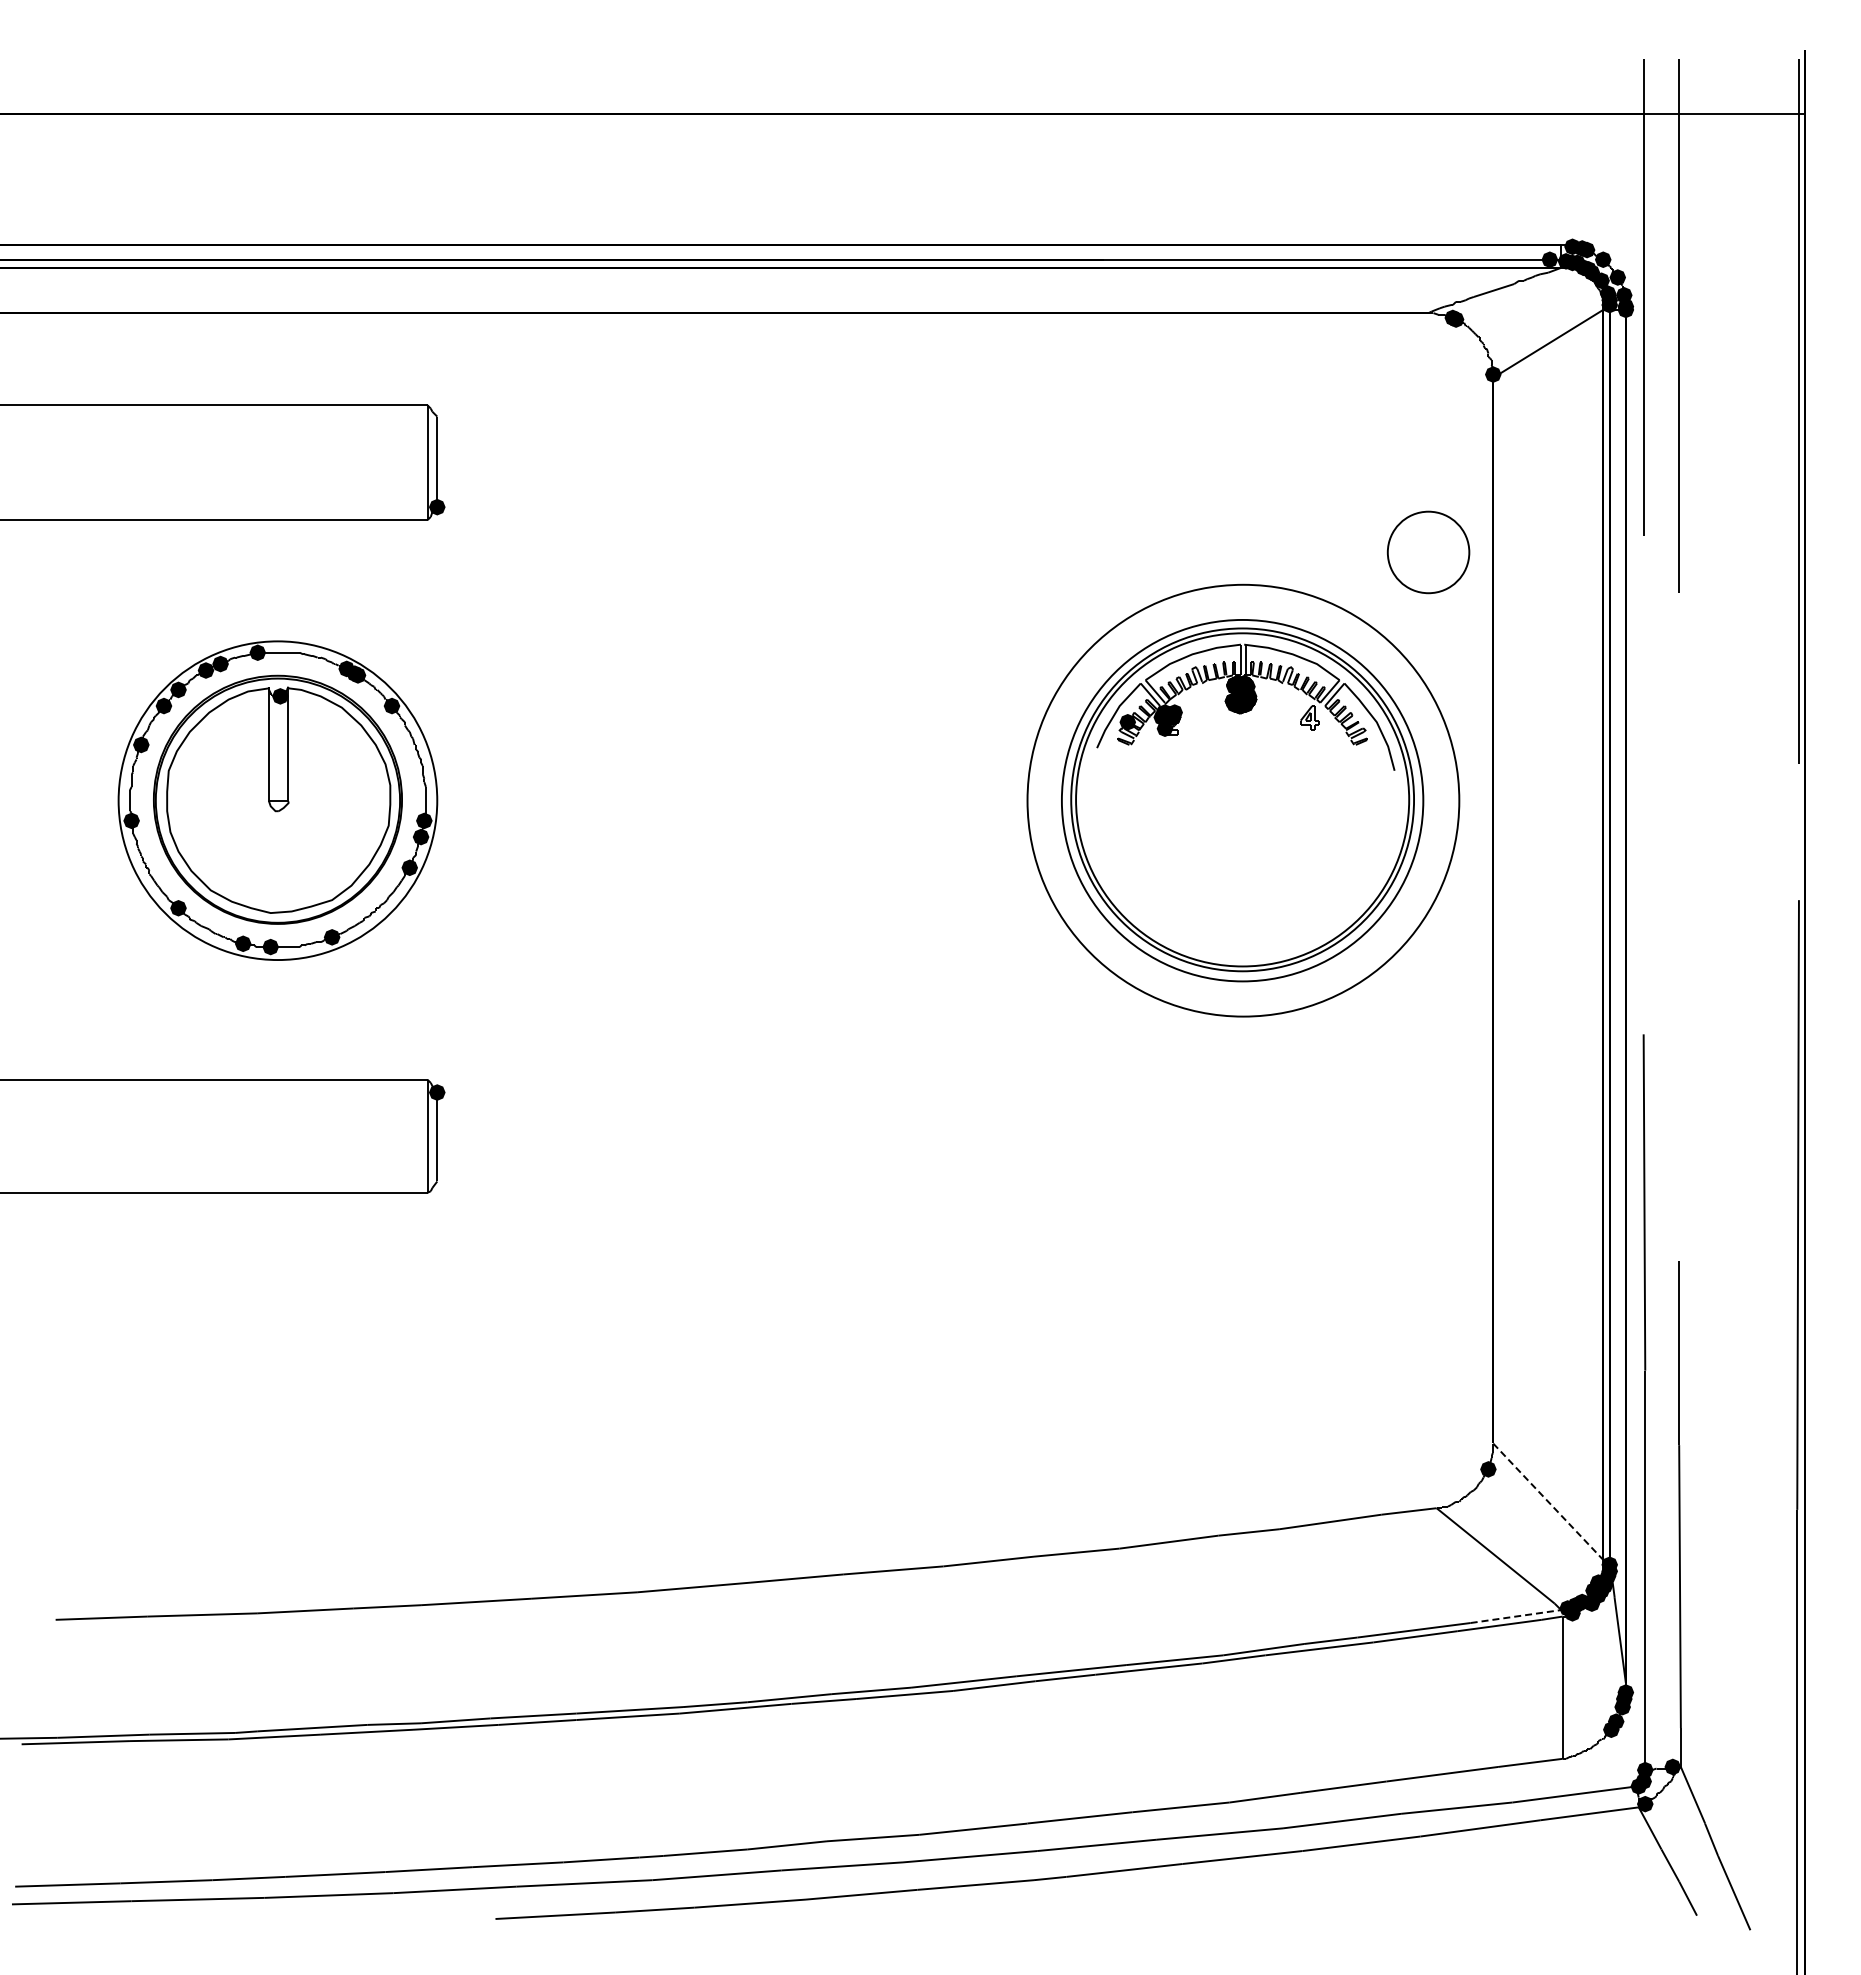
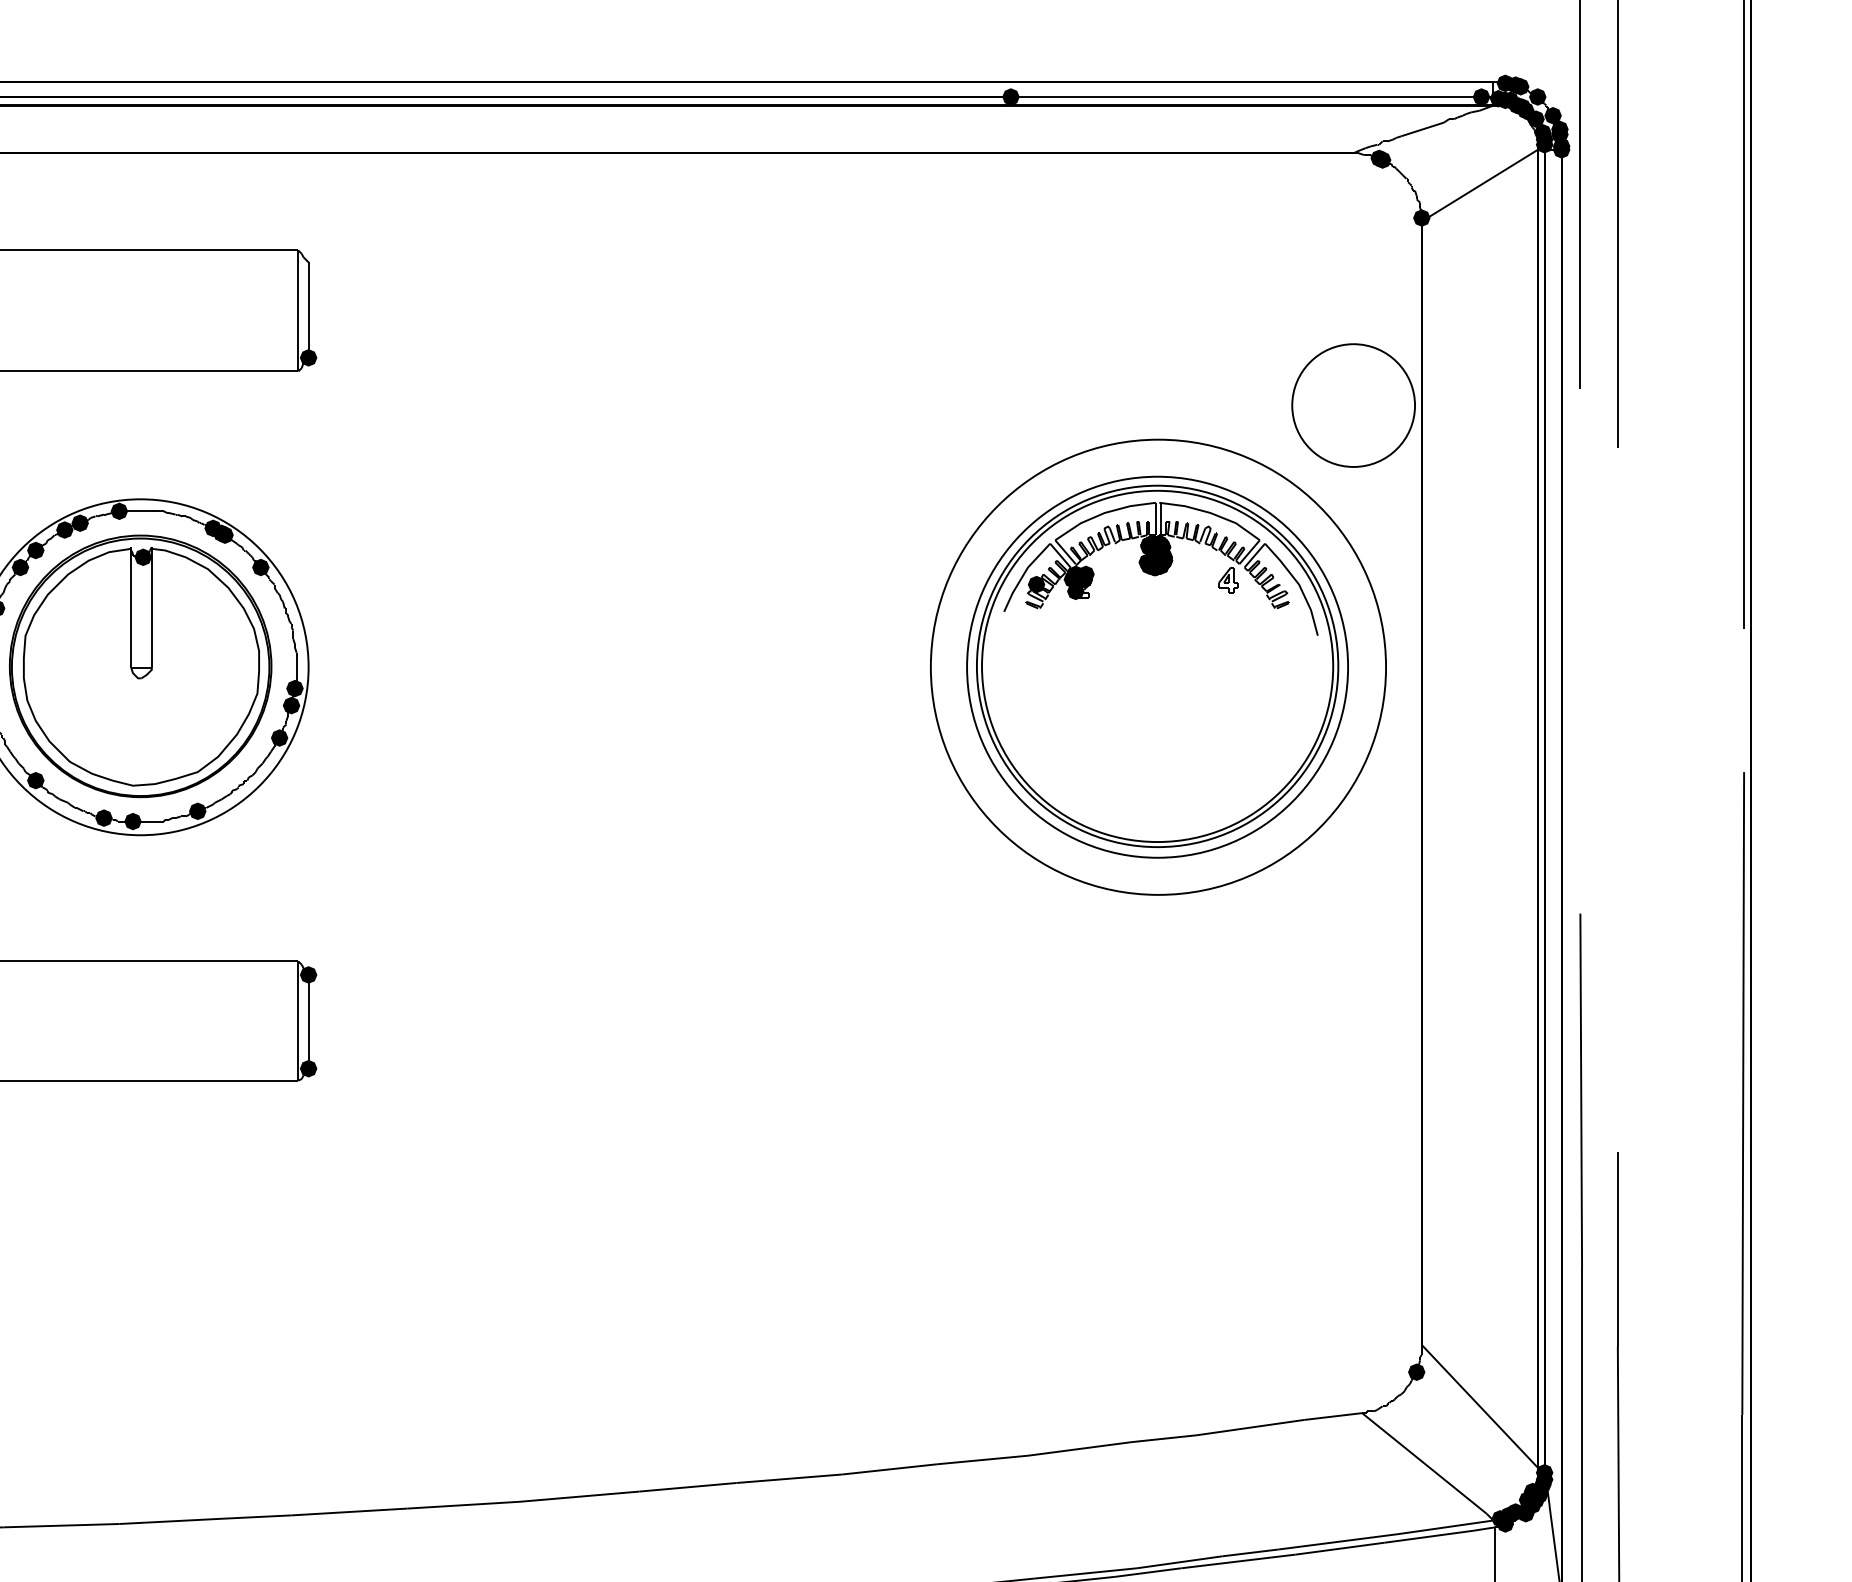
fill: (1103, 259) -> (1010, 96), added
fill: (1623, 290) -> (1559, 129), added
circle: (1428, 552) -> (1353, 405), size x1.43
fill: (436, 1181) -> (307, 1068), added
line: (1548, 1502) -> (1480, 1407), dashed -> solid
line: (1515, 1616) -> (1445, 1527), dashed -> solid

